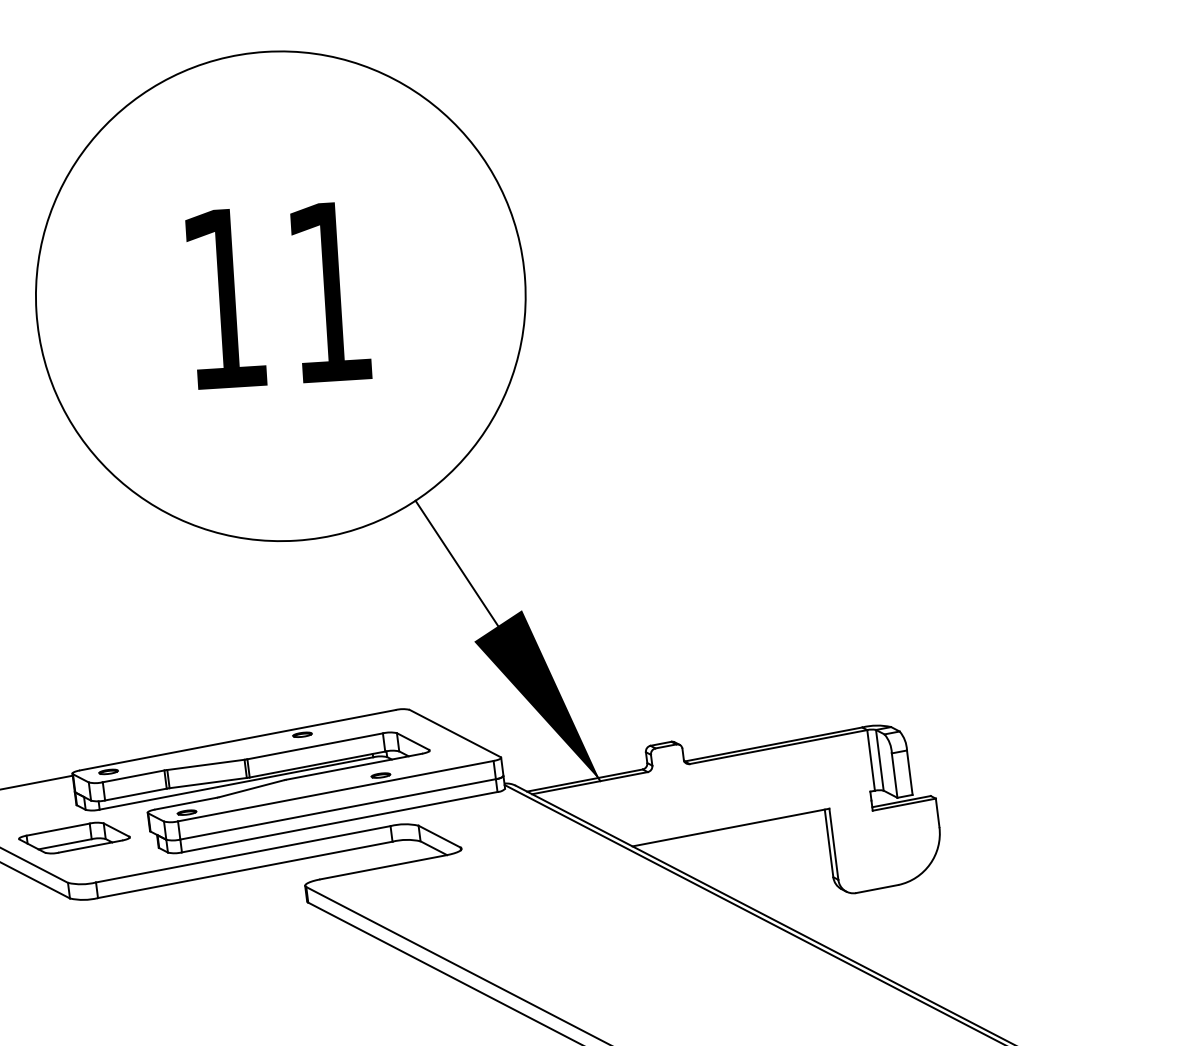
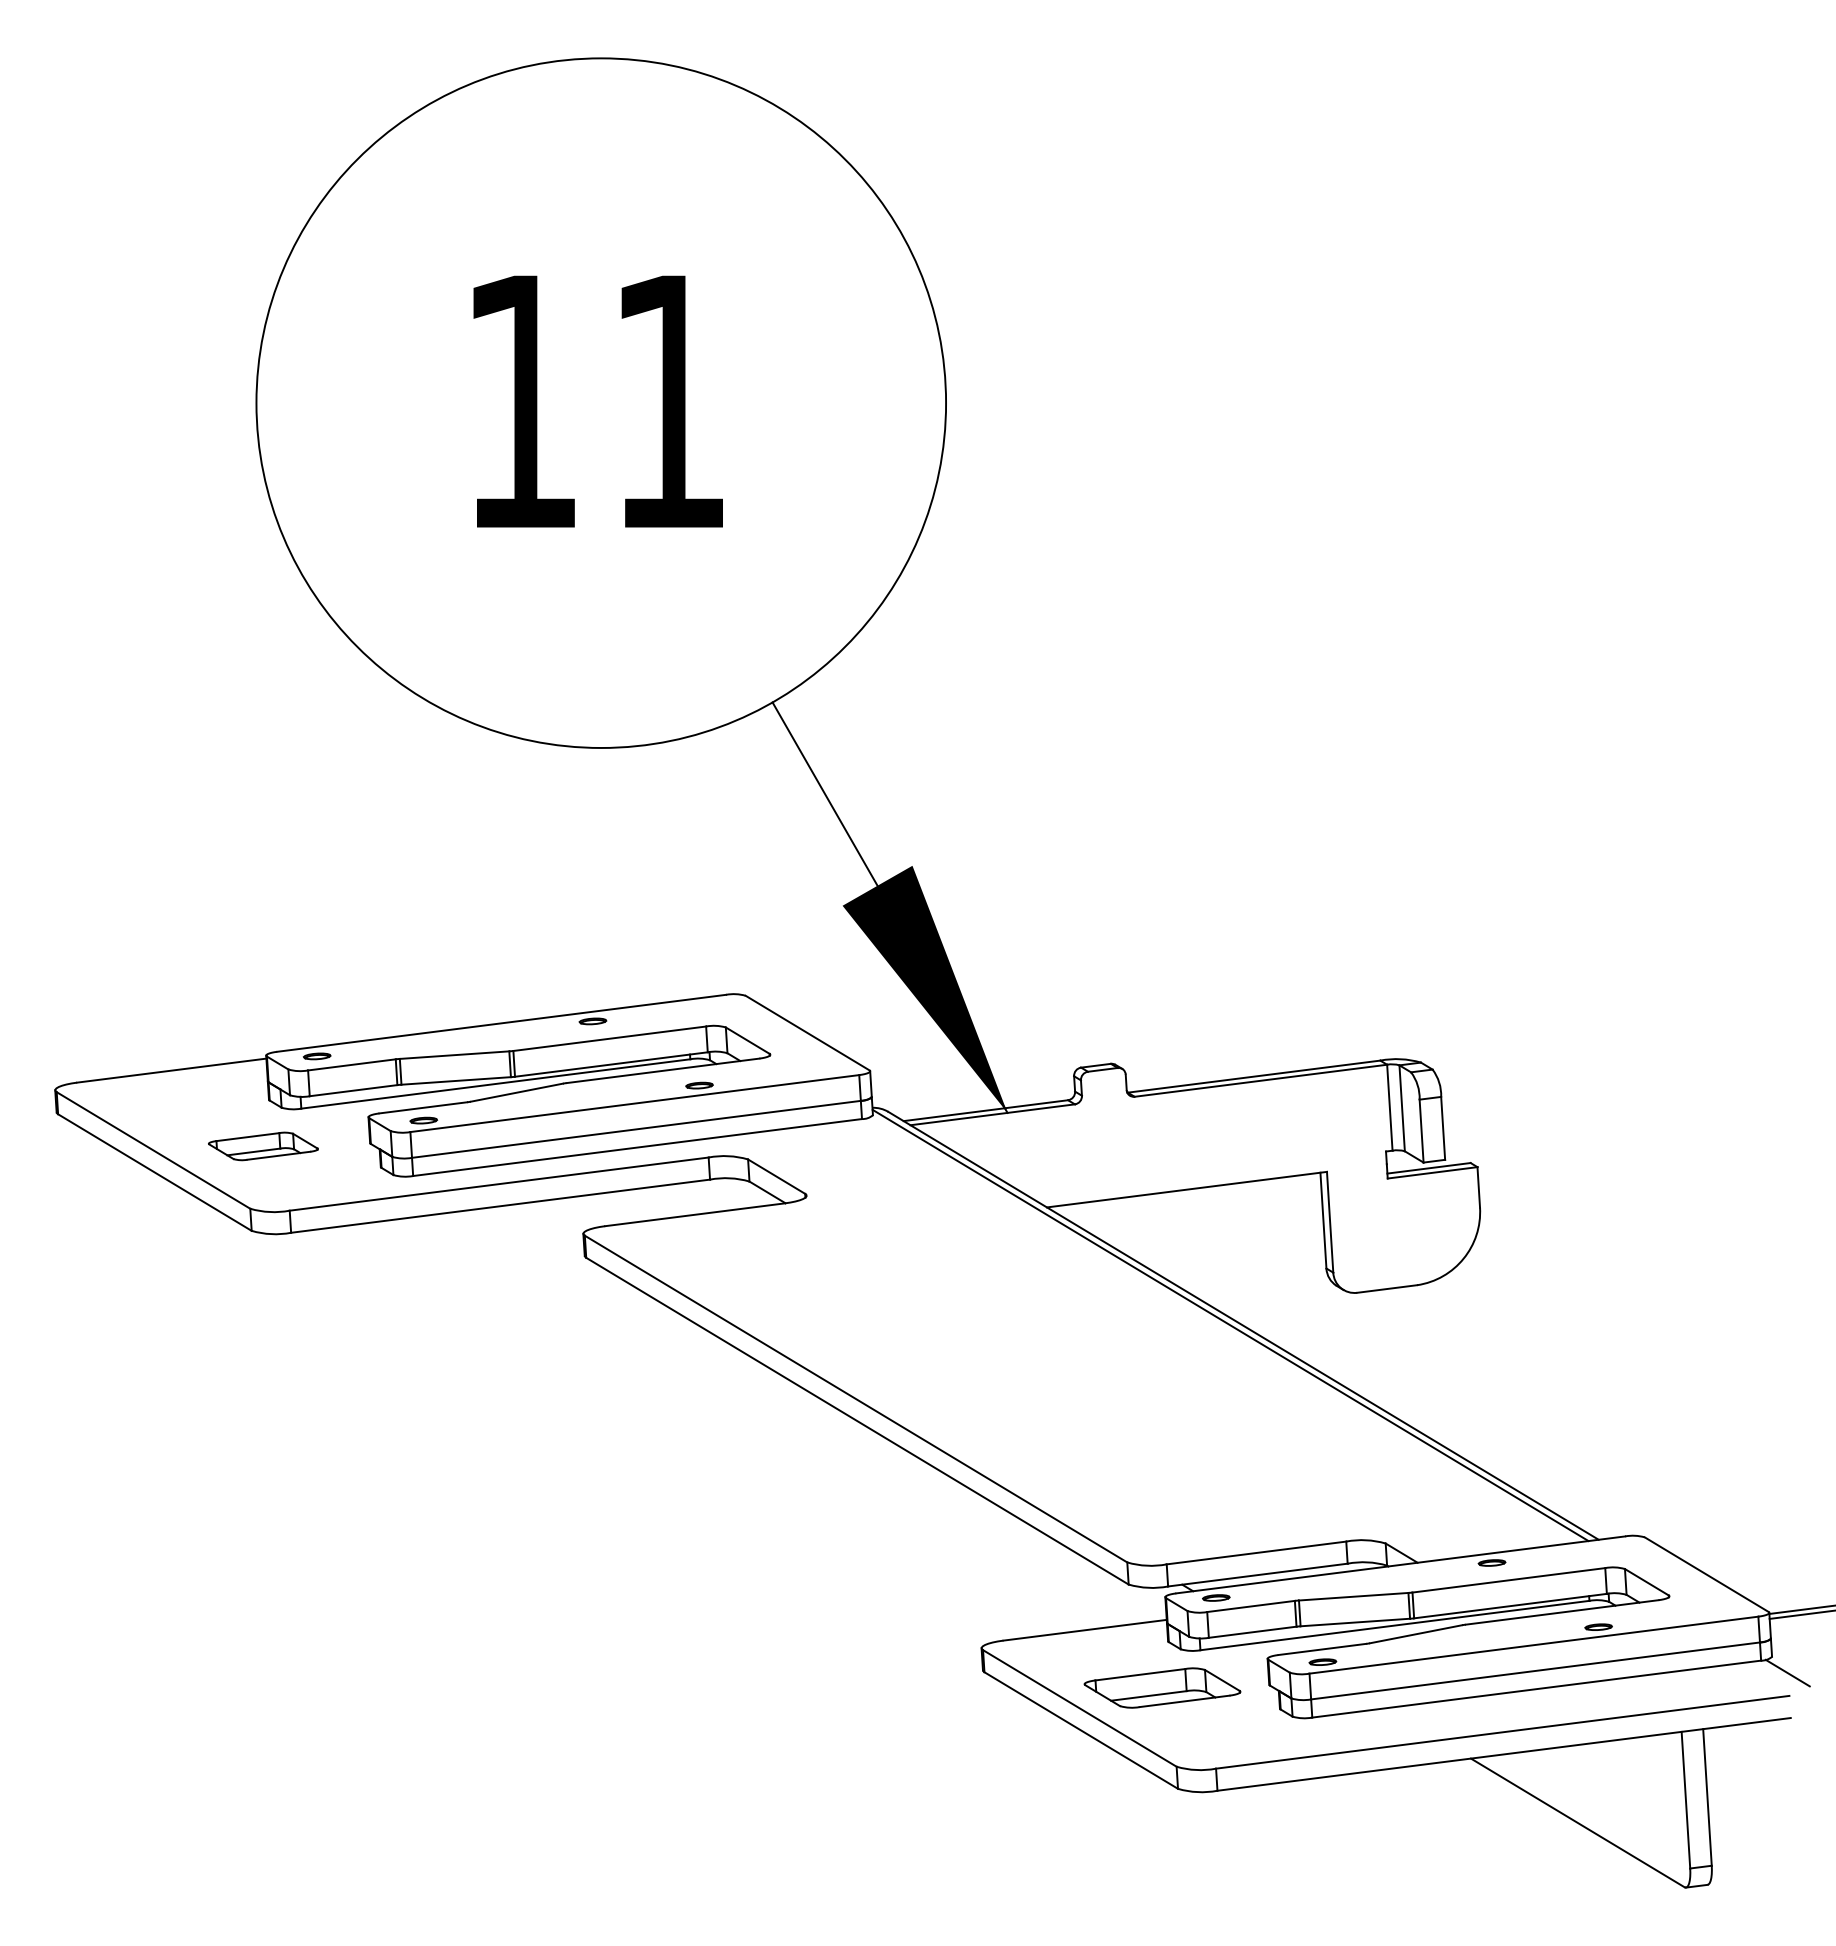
part: (74, 838) -> (263, 1146), size x0.7

